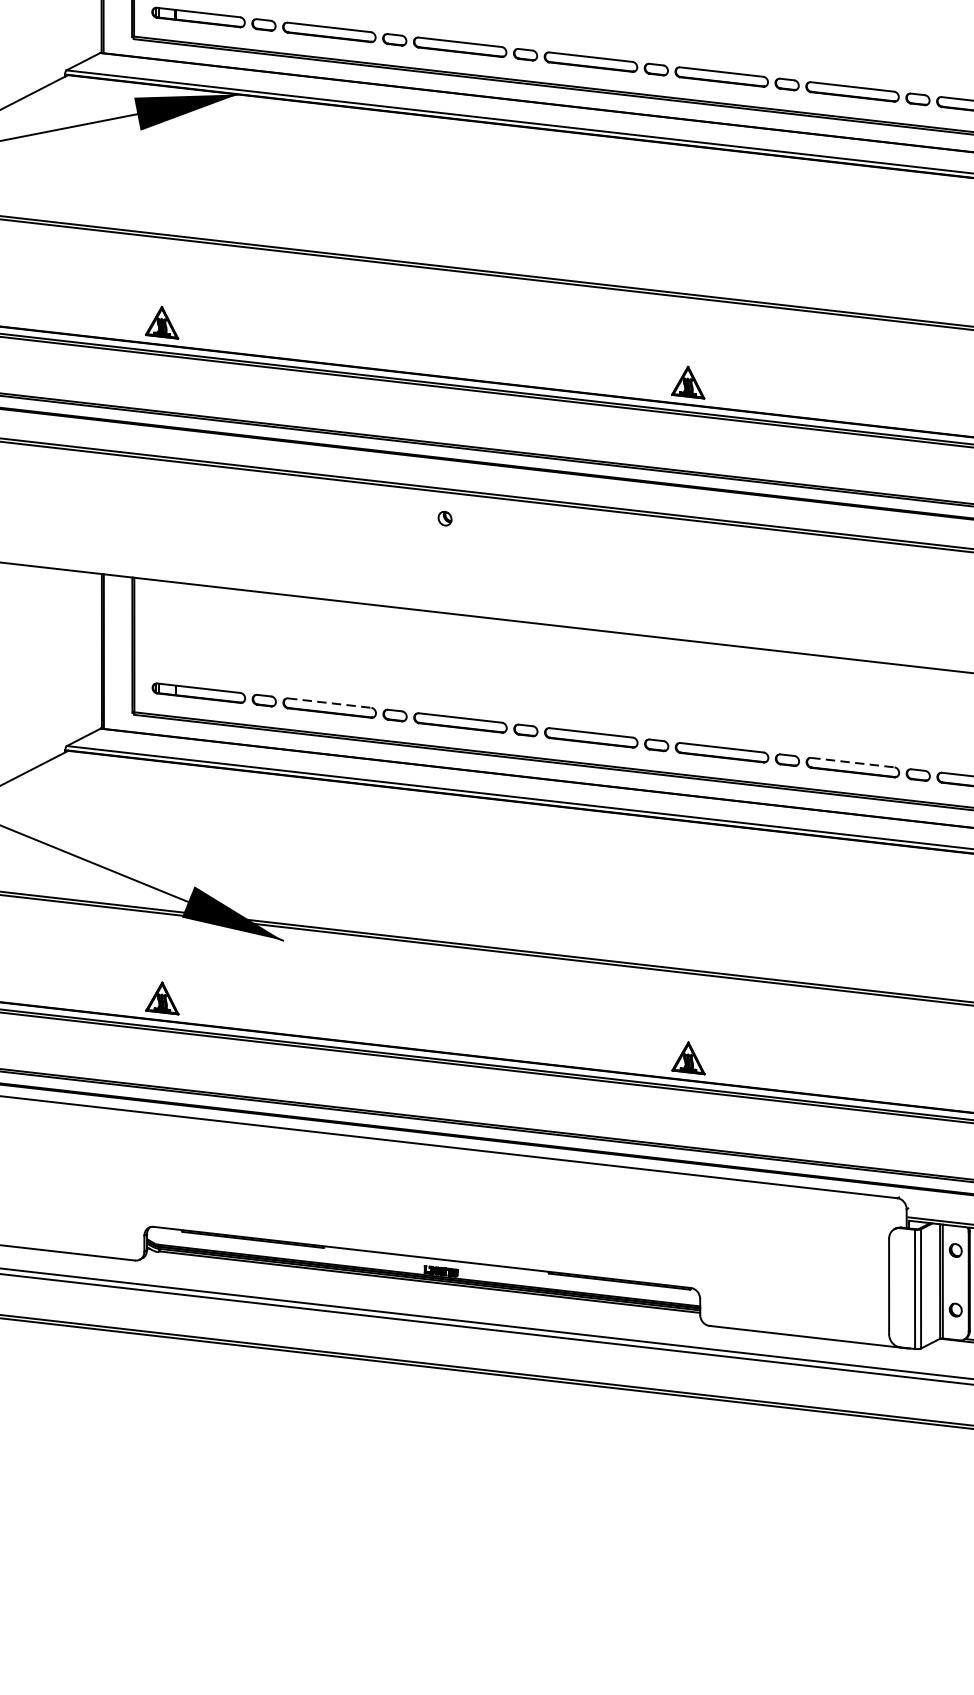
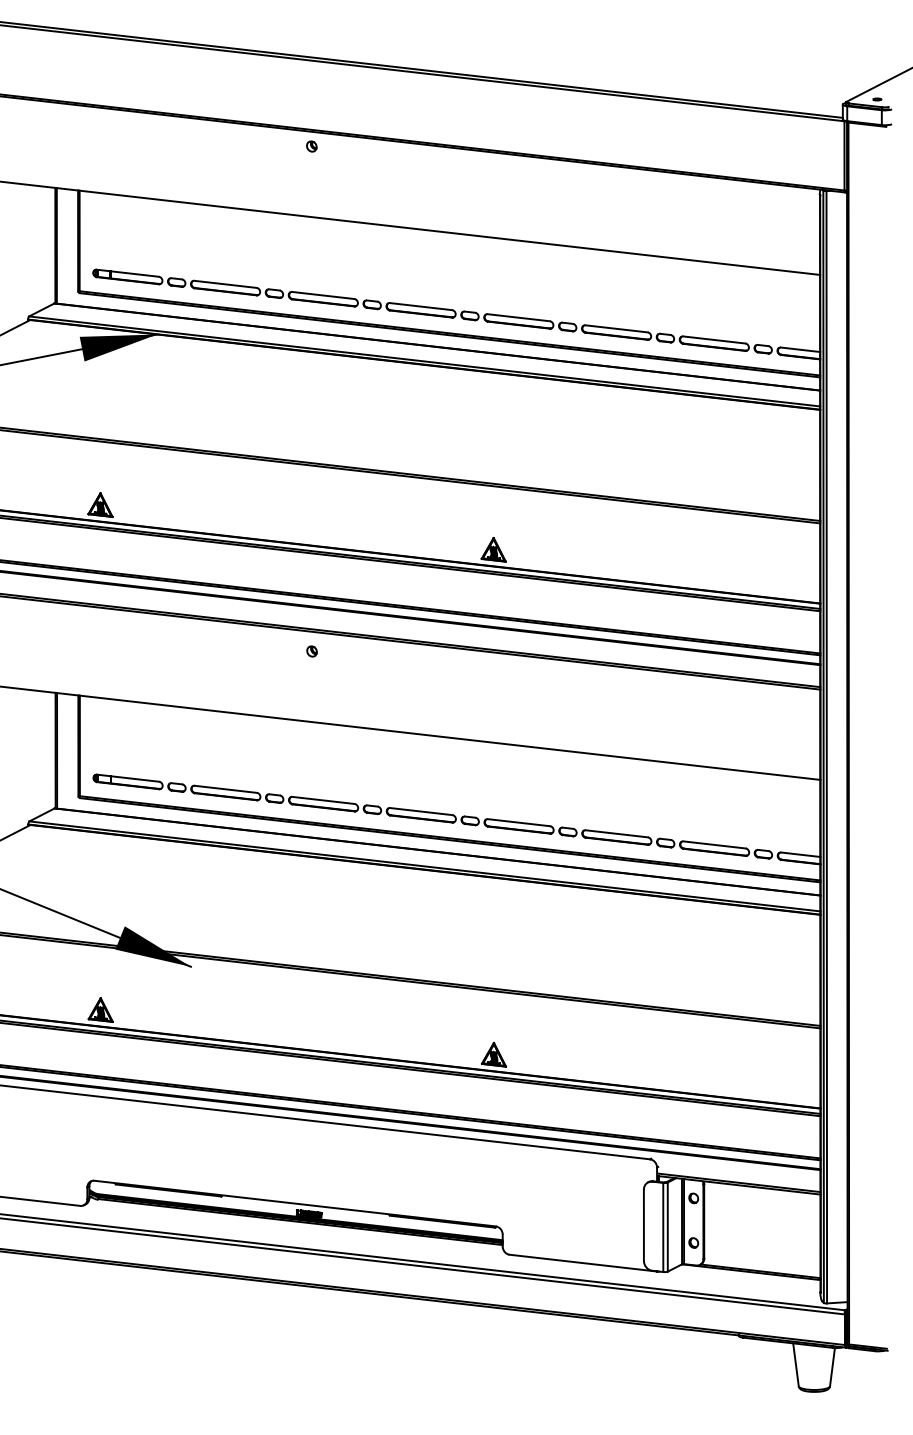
line: (330, 703) -> (226, 789), dashed -> solid
line: (853, 762) -> (617, 833), dashed -> solid

